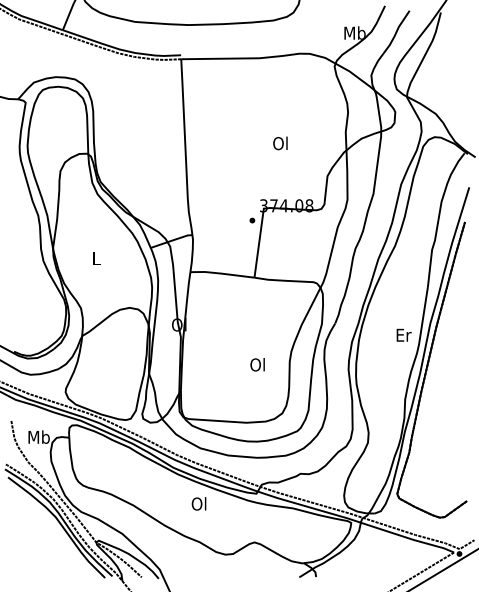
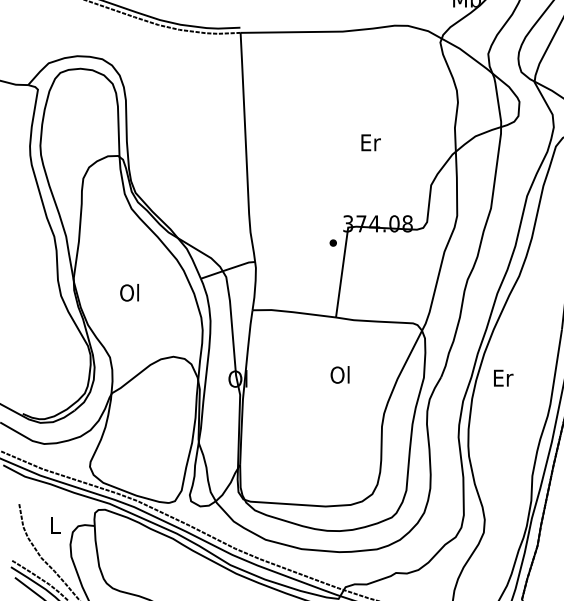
text: (280, 143) -> (369, 142), Ol -> Er
text: (95, 258) -> (128, 292), L -> Ol
text: (403, 334) -> (502, 377), moved
text: (257, 364) -> (339, 374), moved
text: (38, 436) -> (54, 524), Mb -> L

